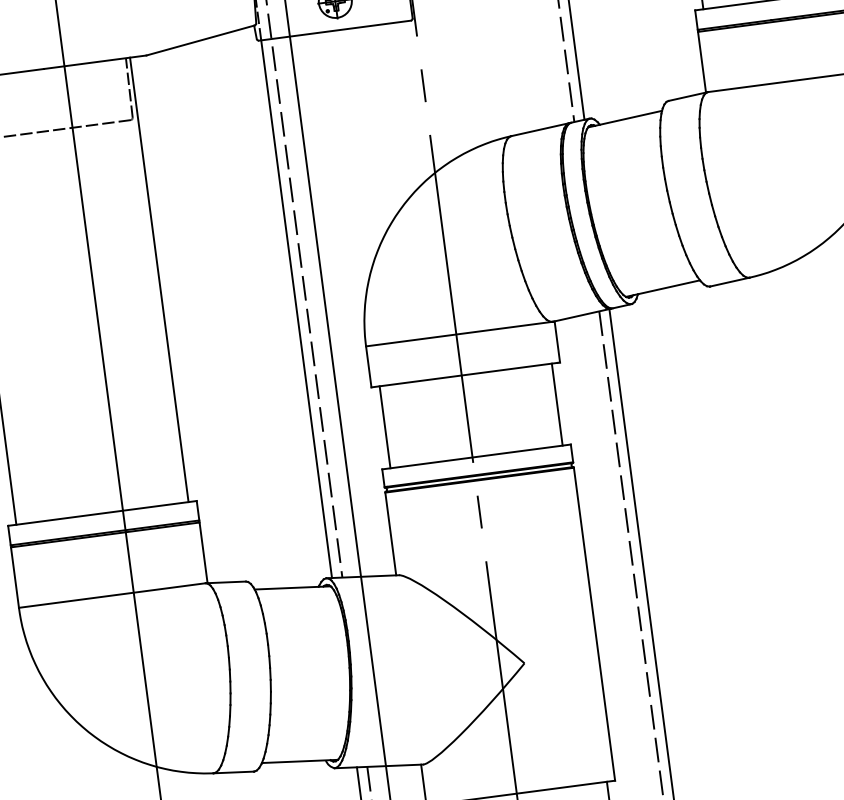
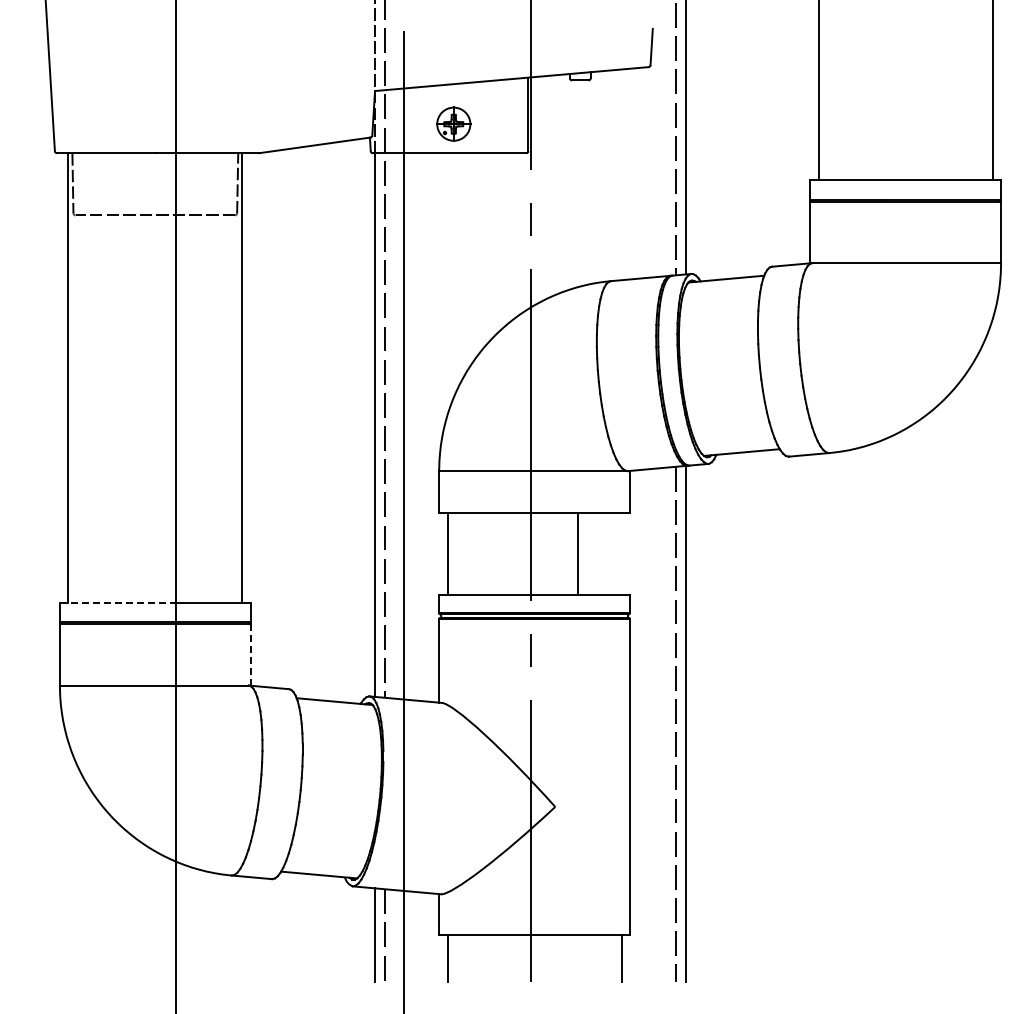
line: (557, 404) -> (577, 553), moved
line: (66, 518) -> (118, 602), solid -> dashed
line: (203, 553) -> (250, 655), solid -> dashed

